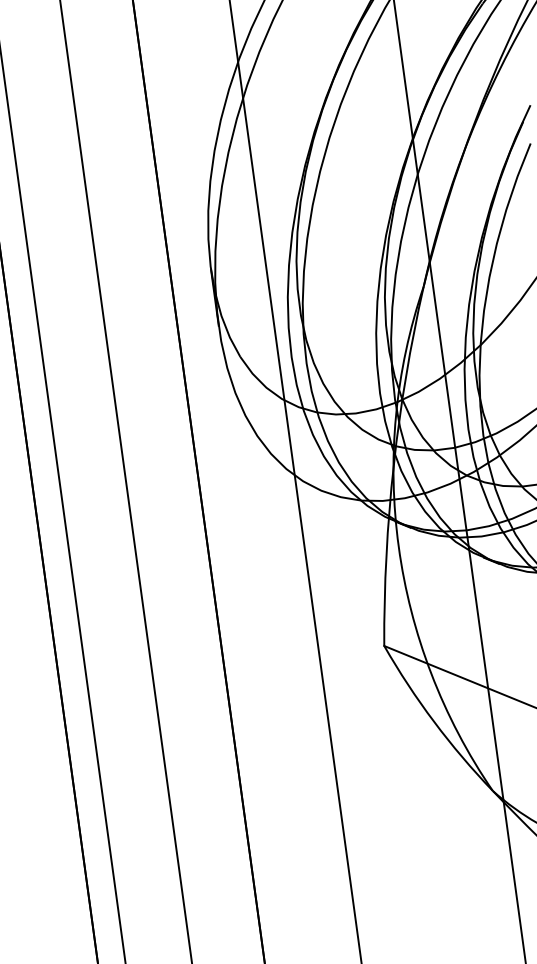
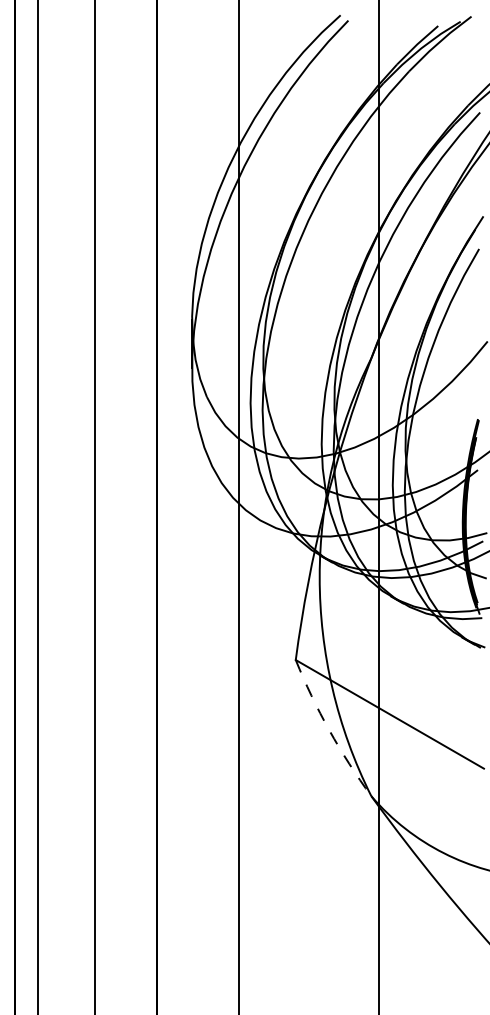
arc: (434, 721) -> (329, 730), solid -> dashed

